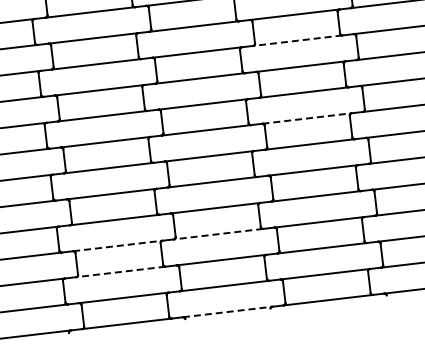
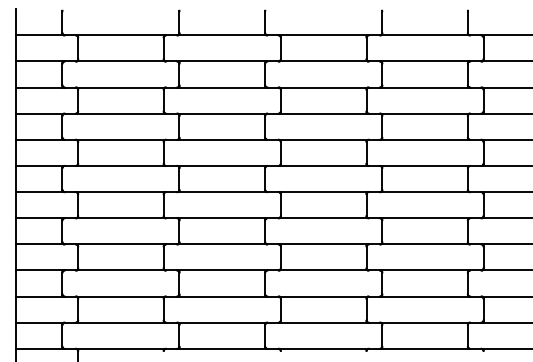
line: (298, 40) -> (425, 87), dashed -> solid
line: (307, 118) -> (425, 165), dashed -> solid
line: (218, 234) -> (323, 270), dashed -> solid
line: (117, 245) -> (222, 270), dashed -> solid
line: (121, 271) -> (222, 296), dashed -> solid
line: (227, 311) -> (323, 348), dashed -> solid

